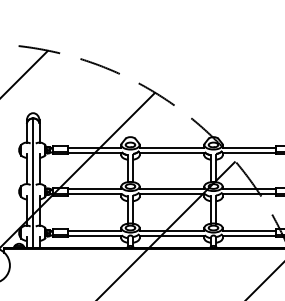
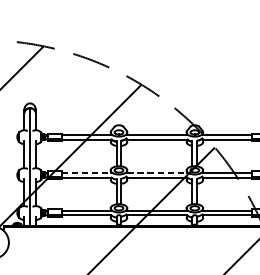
line: (94, 189) -> (86, 173), solid -> dashed
line: (172, 189) -> (157, 173), solid -> dashed

